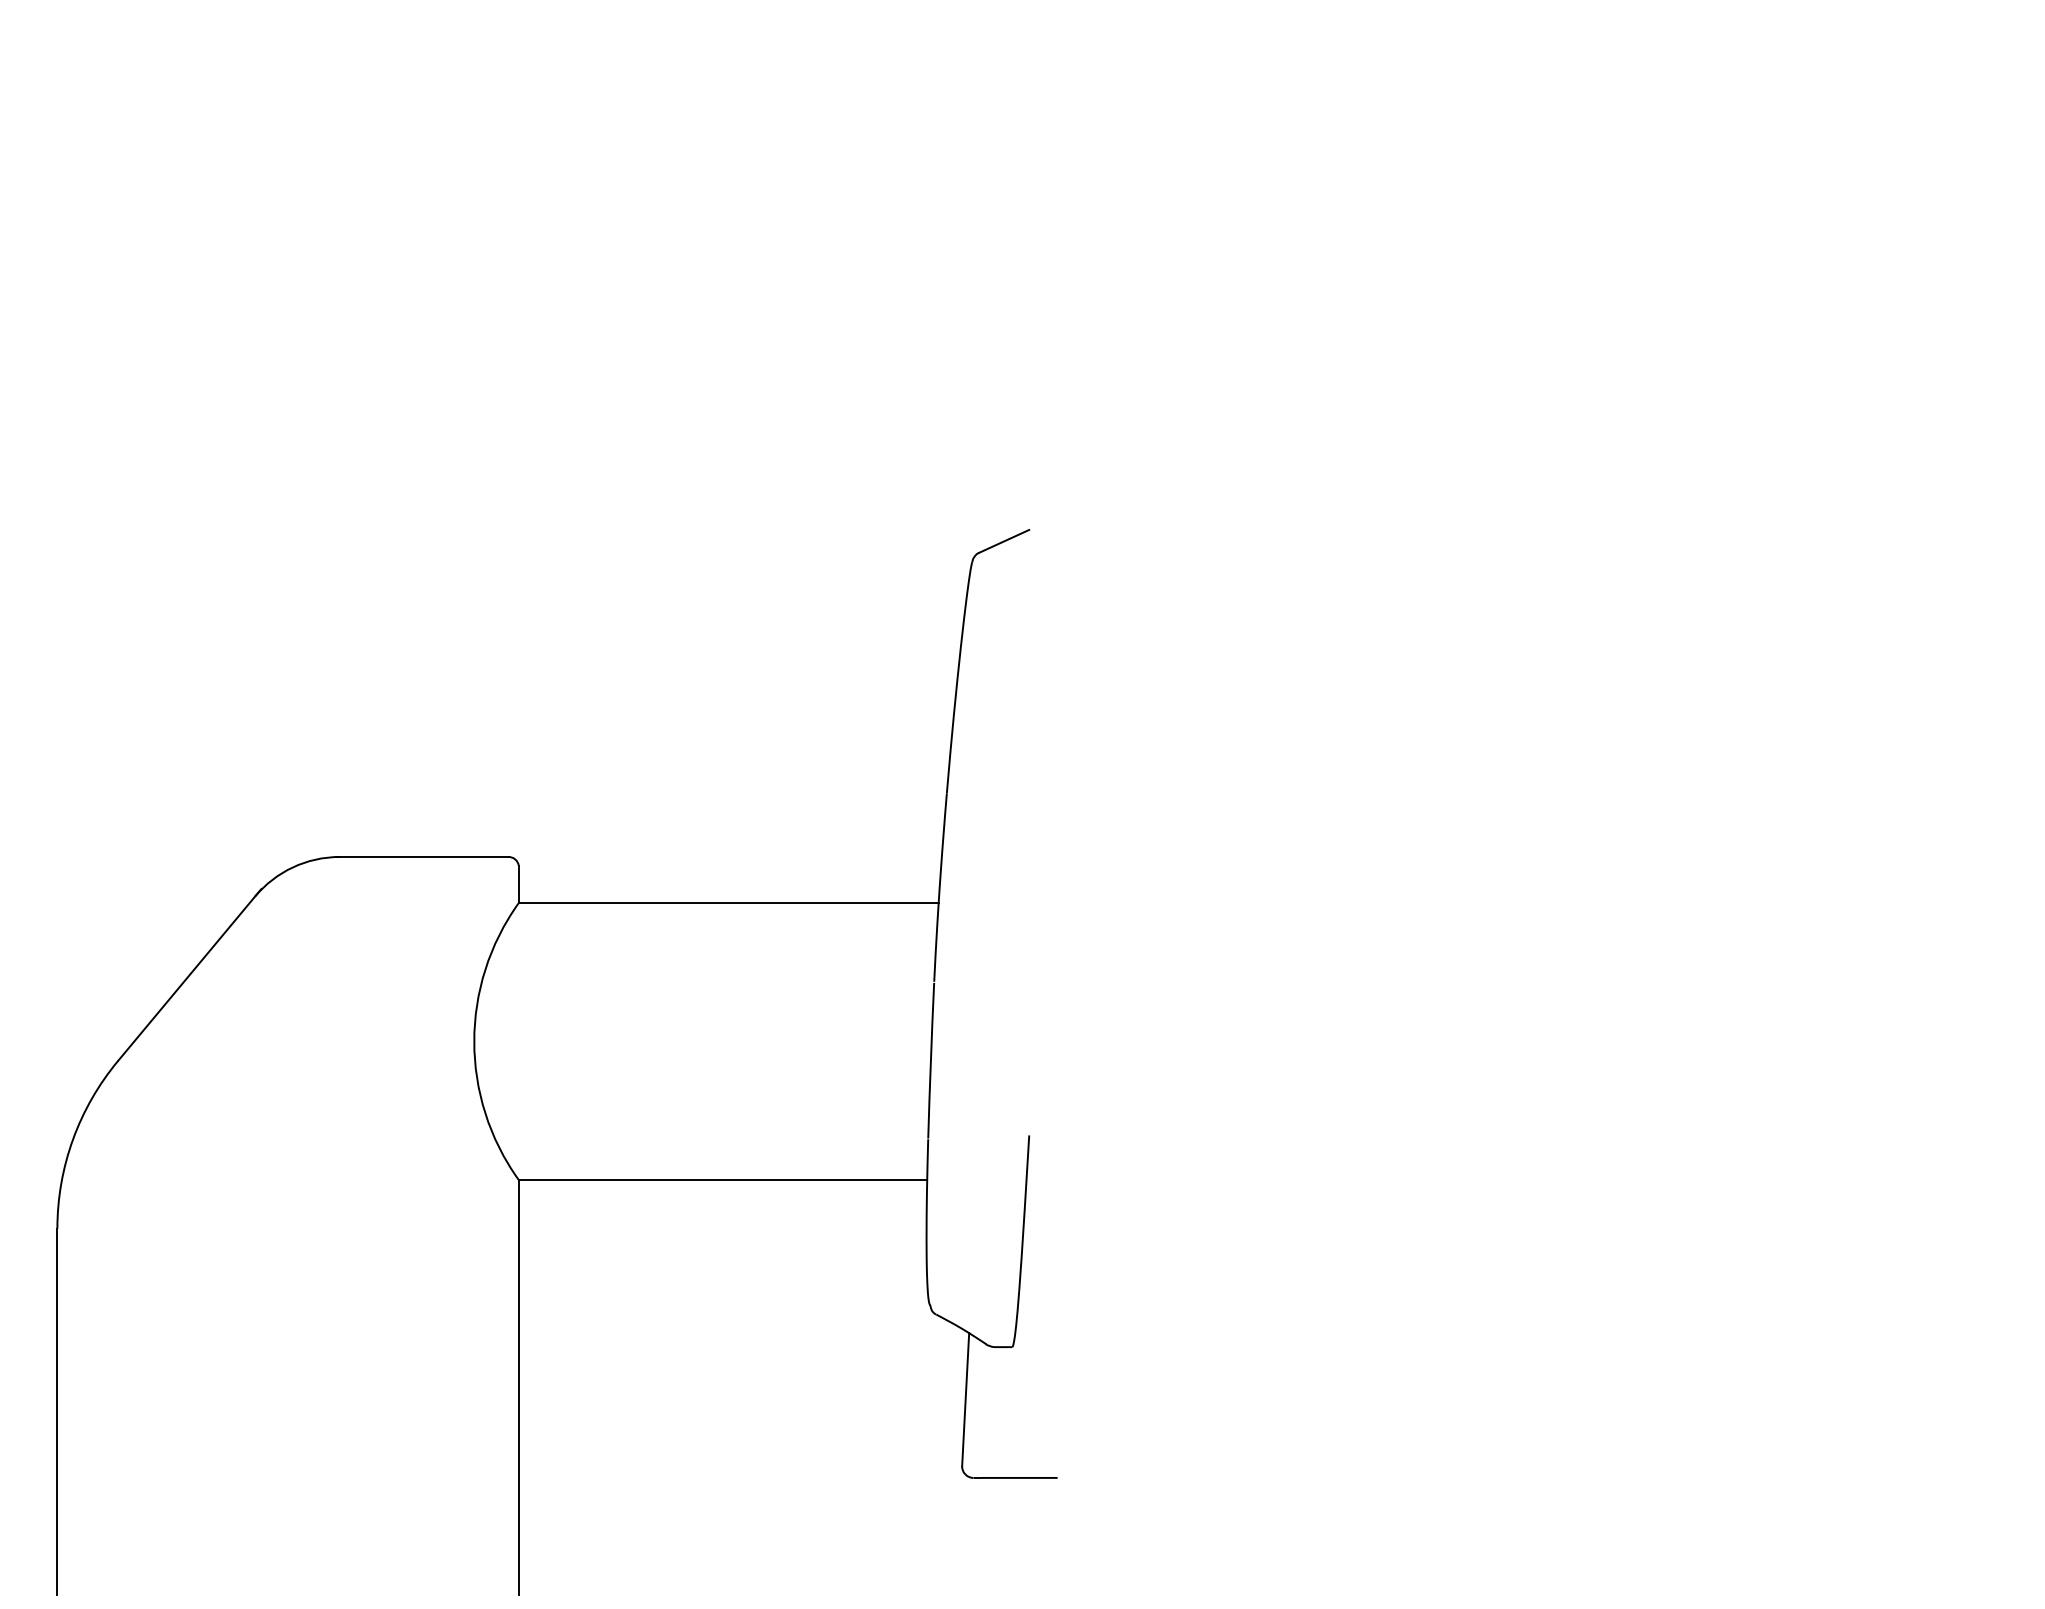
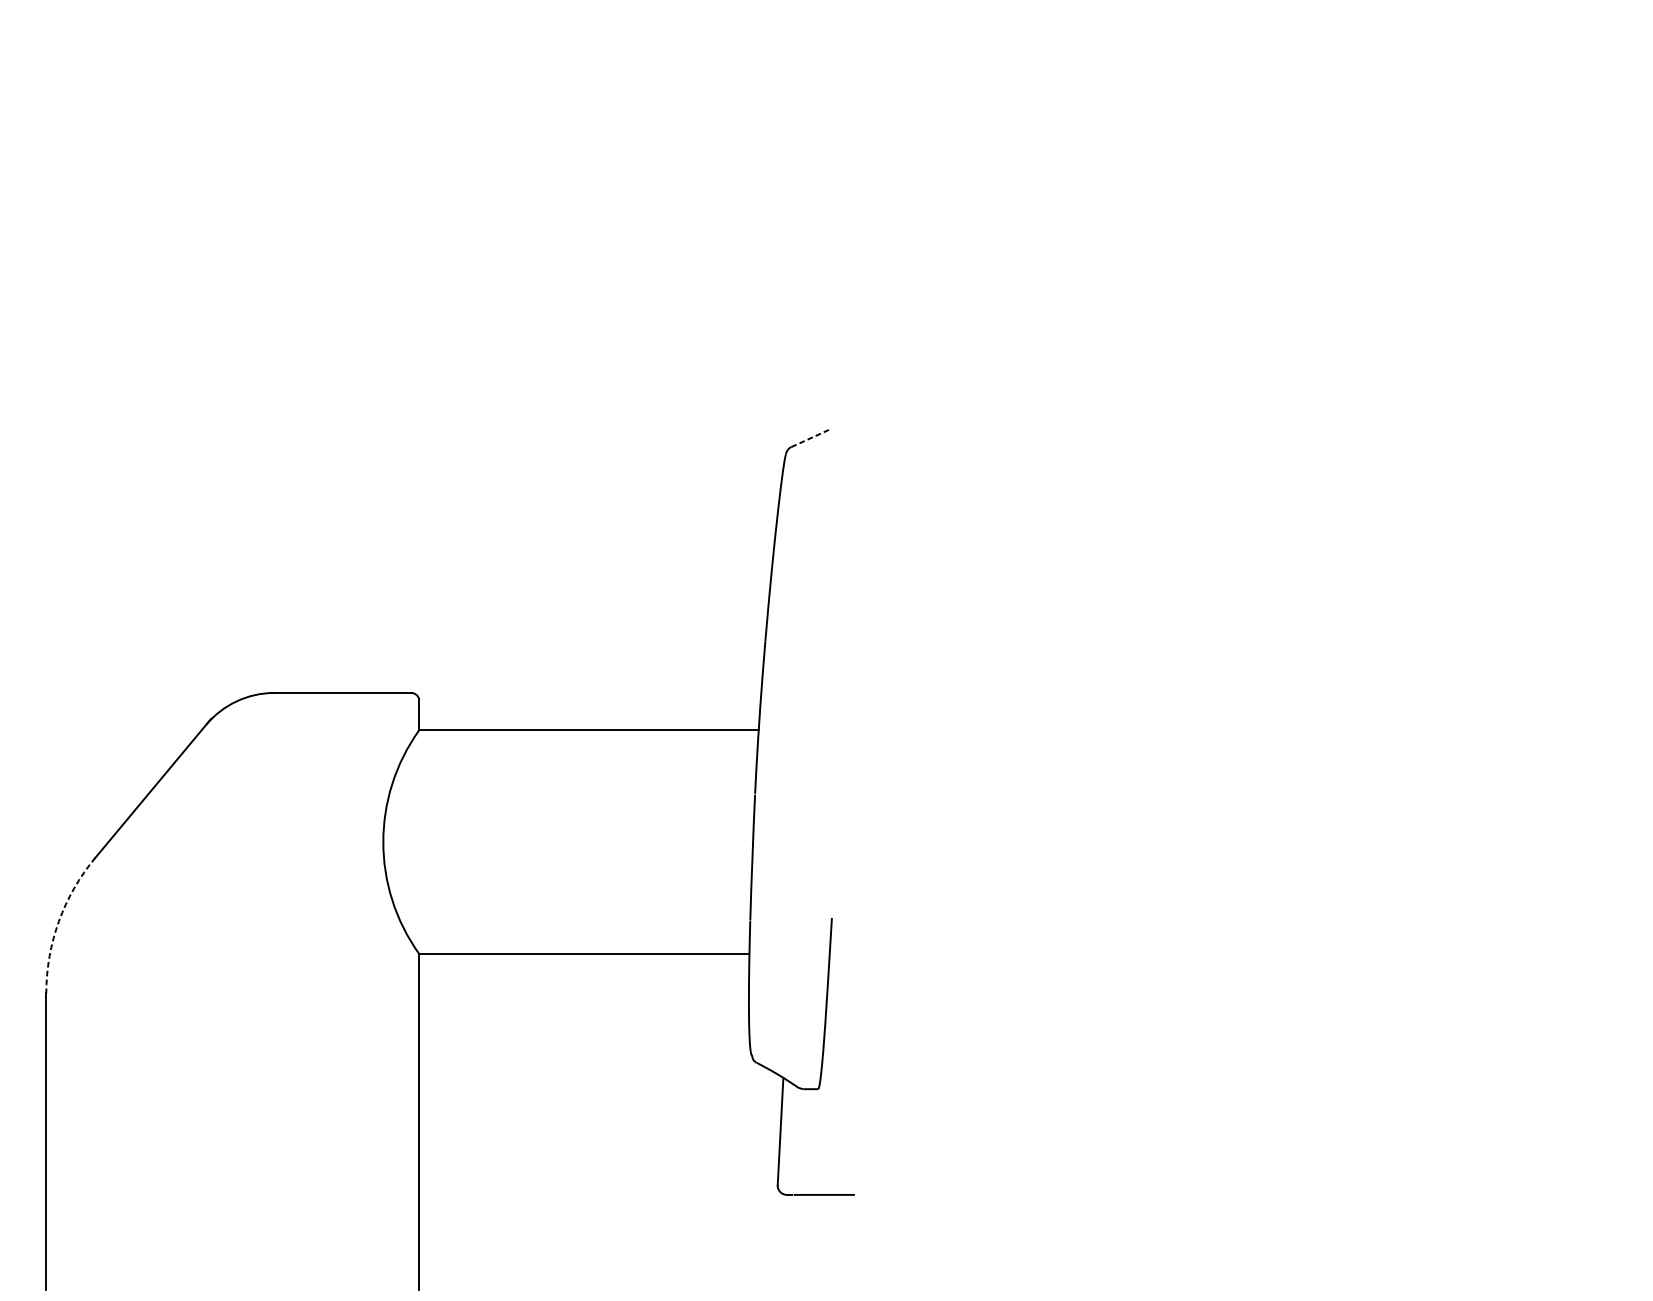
line: (1004, 541) -> (811, 437), solid -> dashed
arc: (73, 1139) -> (59, 921), solid -> dashed

